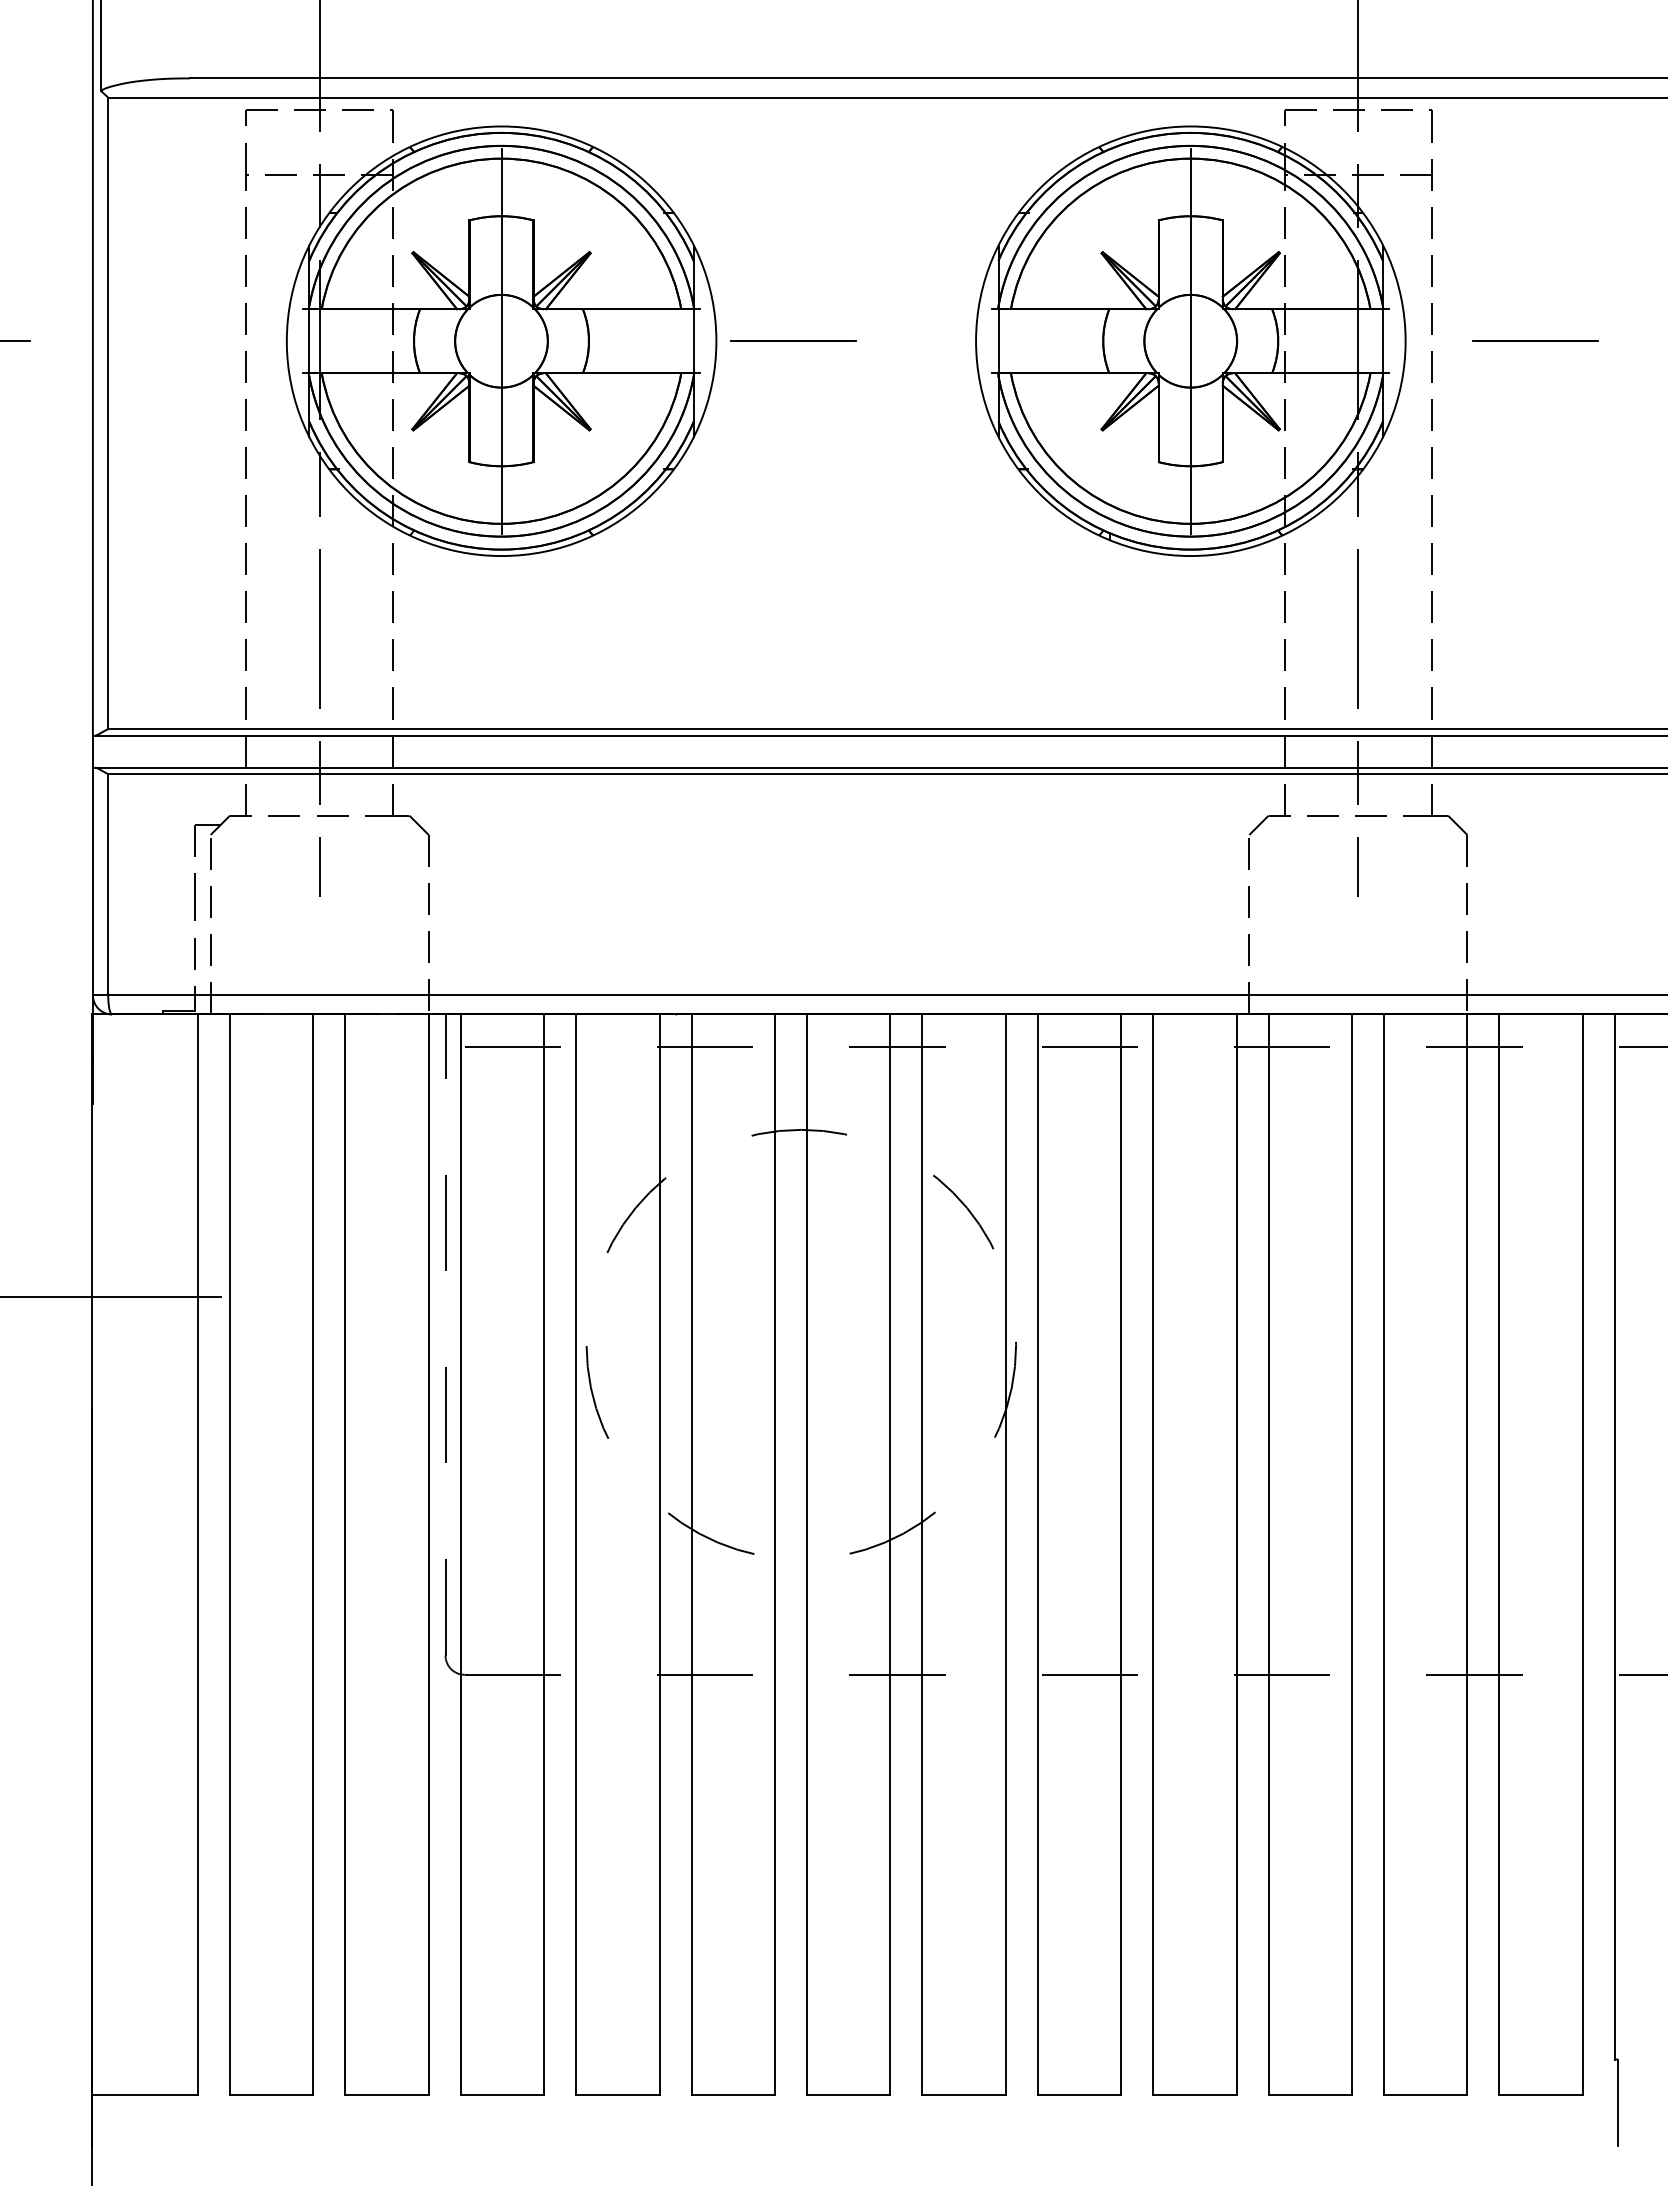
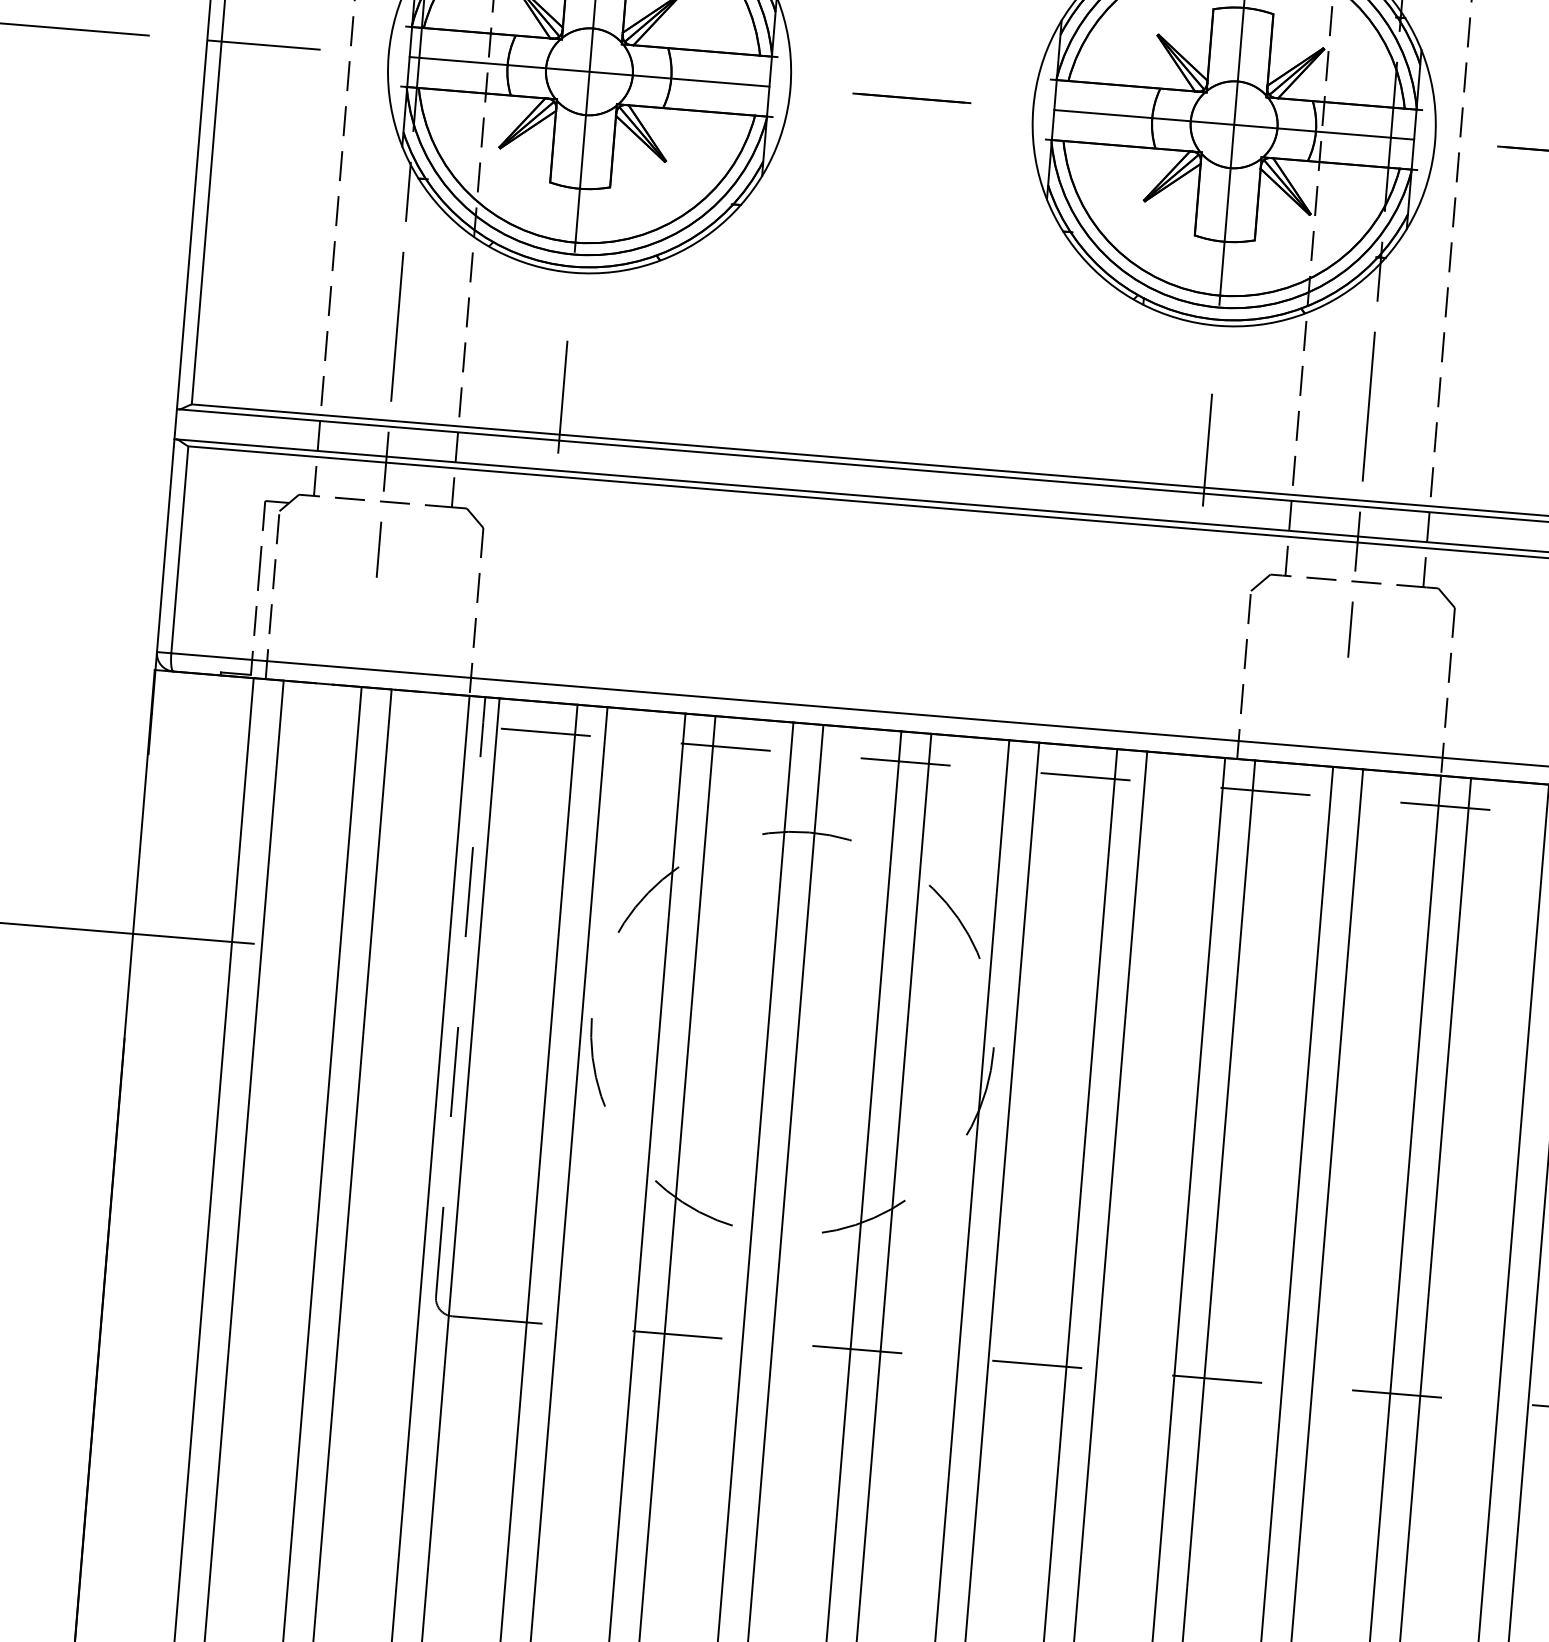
line: (793, 340) -> (912, 97), moved
line: (153, 341) -> (263, 45), added
line: (501, 341) -> (589, 72), added
line: (1190, 341) -> (1233, 125), added
line: (501, 688) -> (562, 396), added
line: (1190, 688) -> (1207, 449), added

